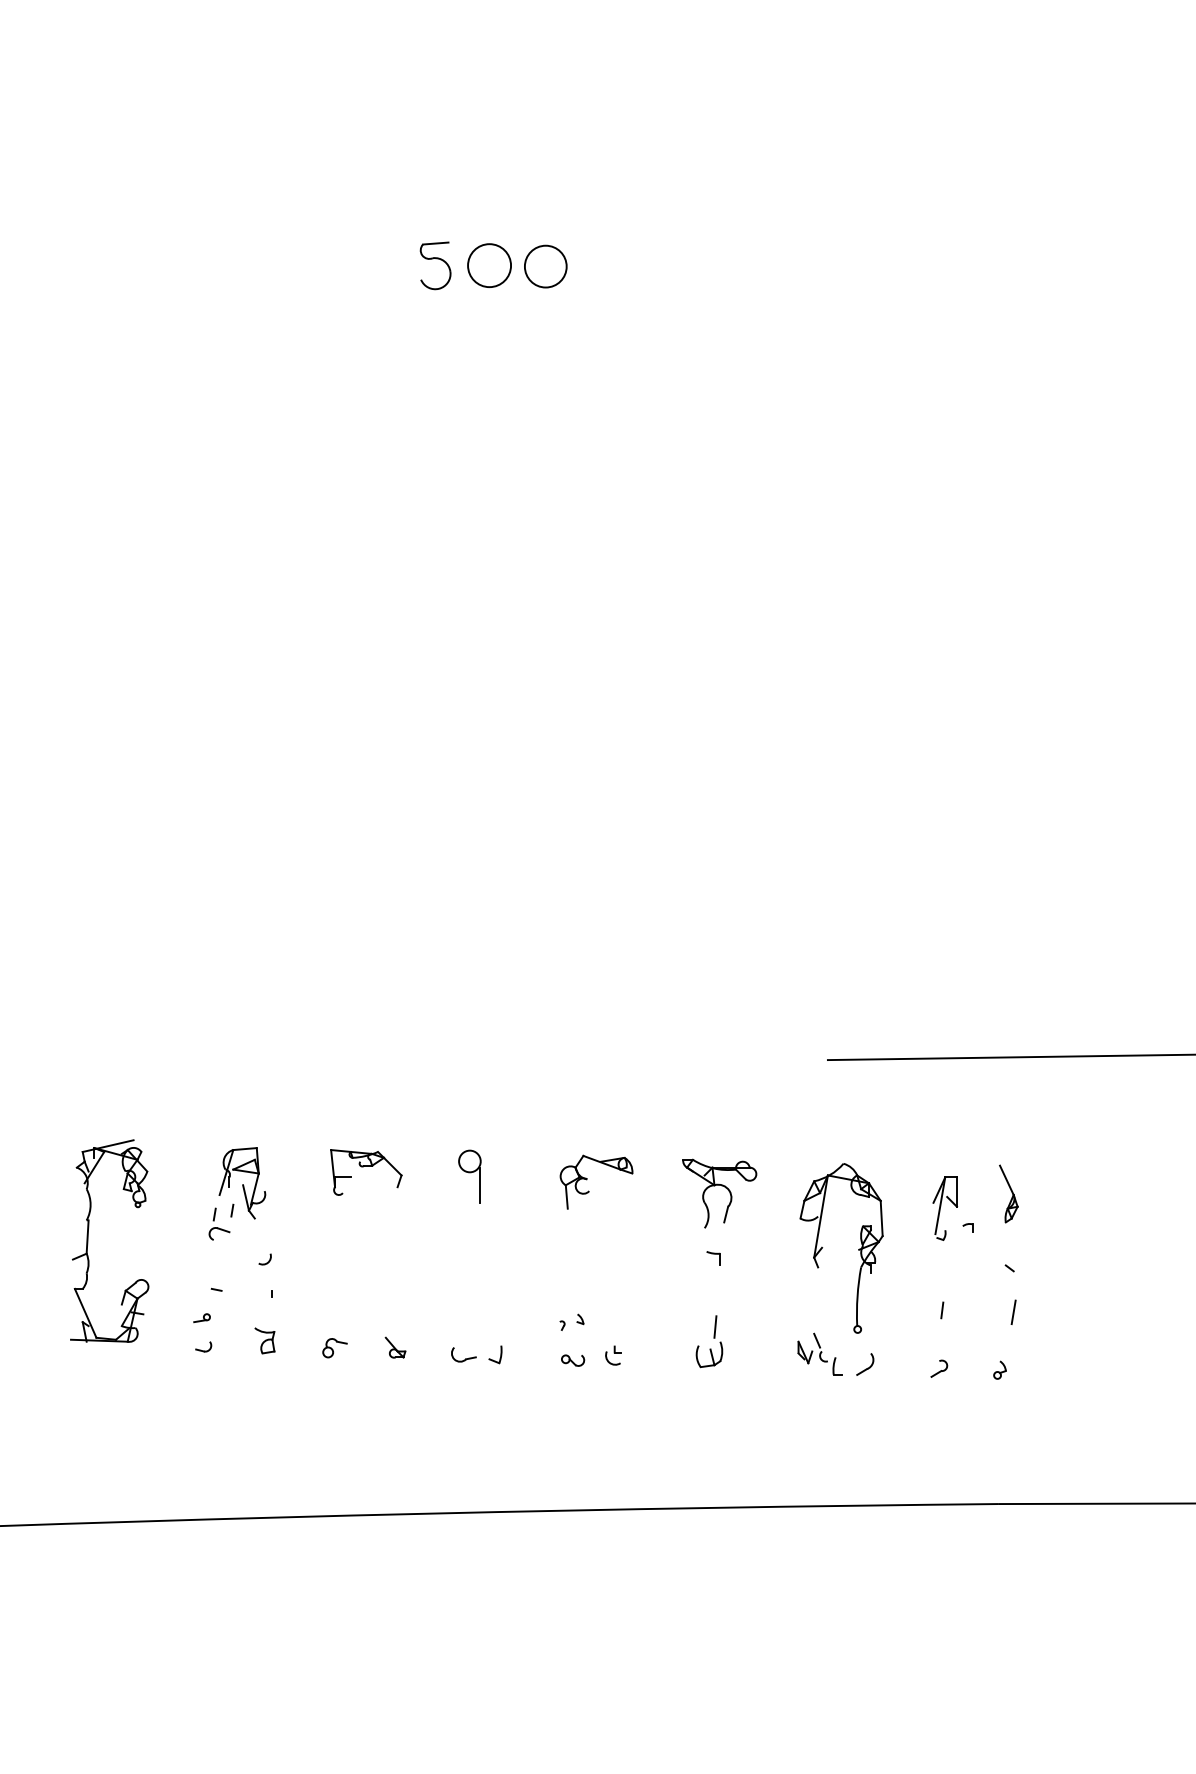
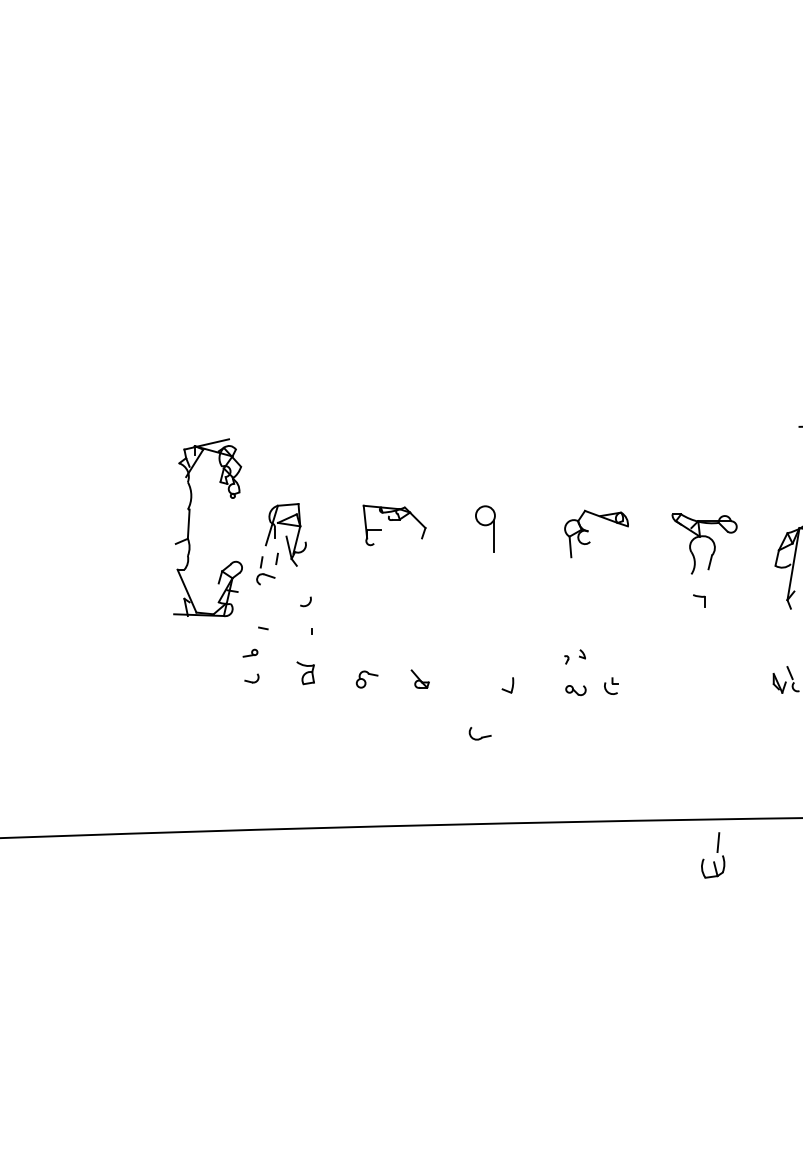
part: (88, 1240) -> (189, 527), moved
part: (709, 1341) -> (713, 855), moved
part: (463, 1354) -> (479, 733), moved

